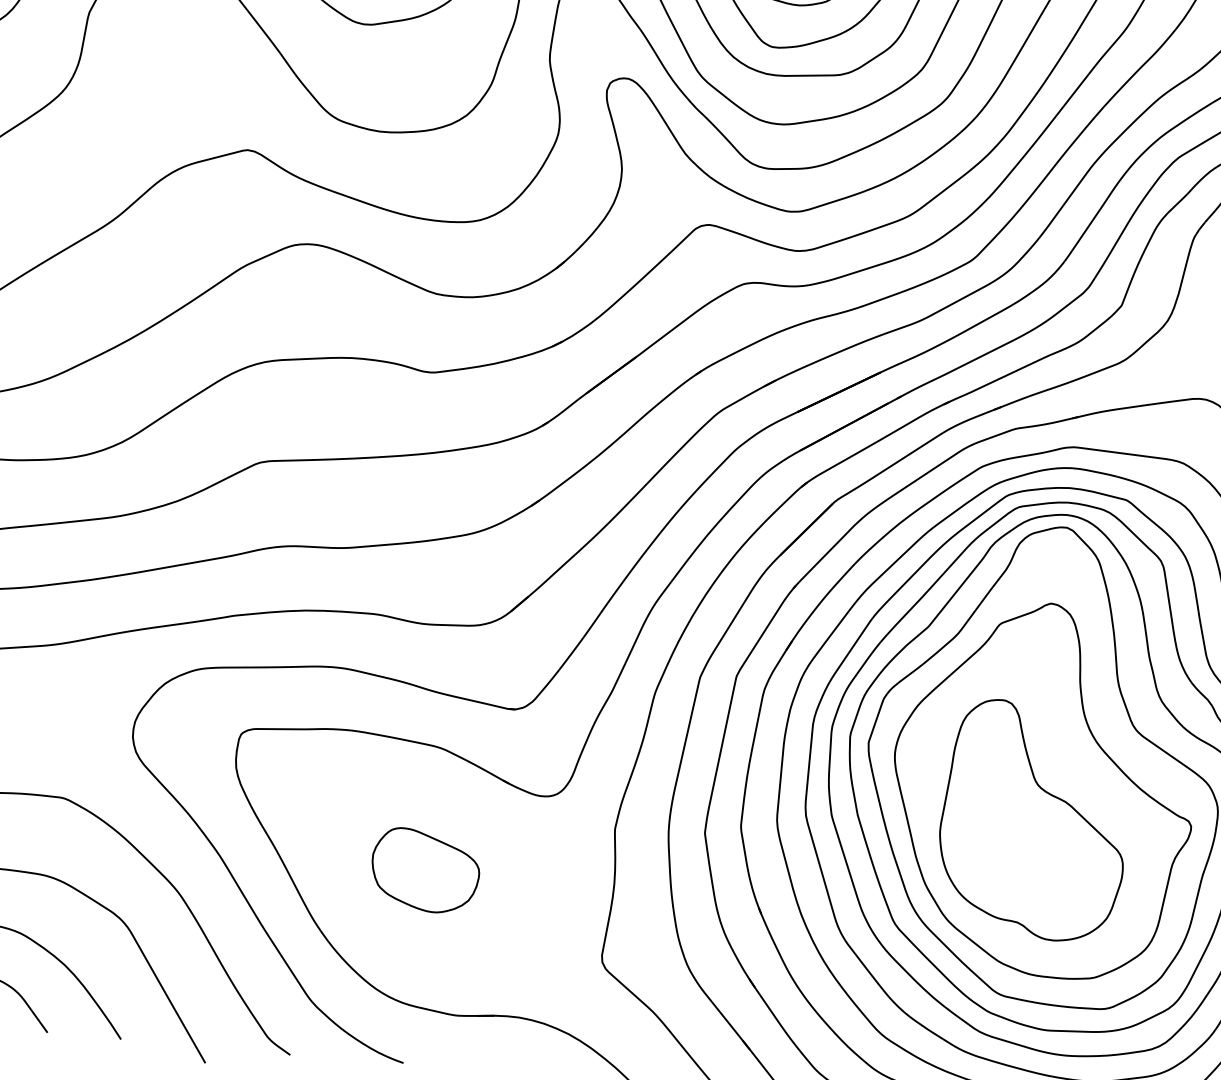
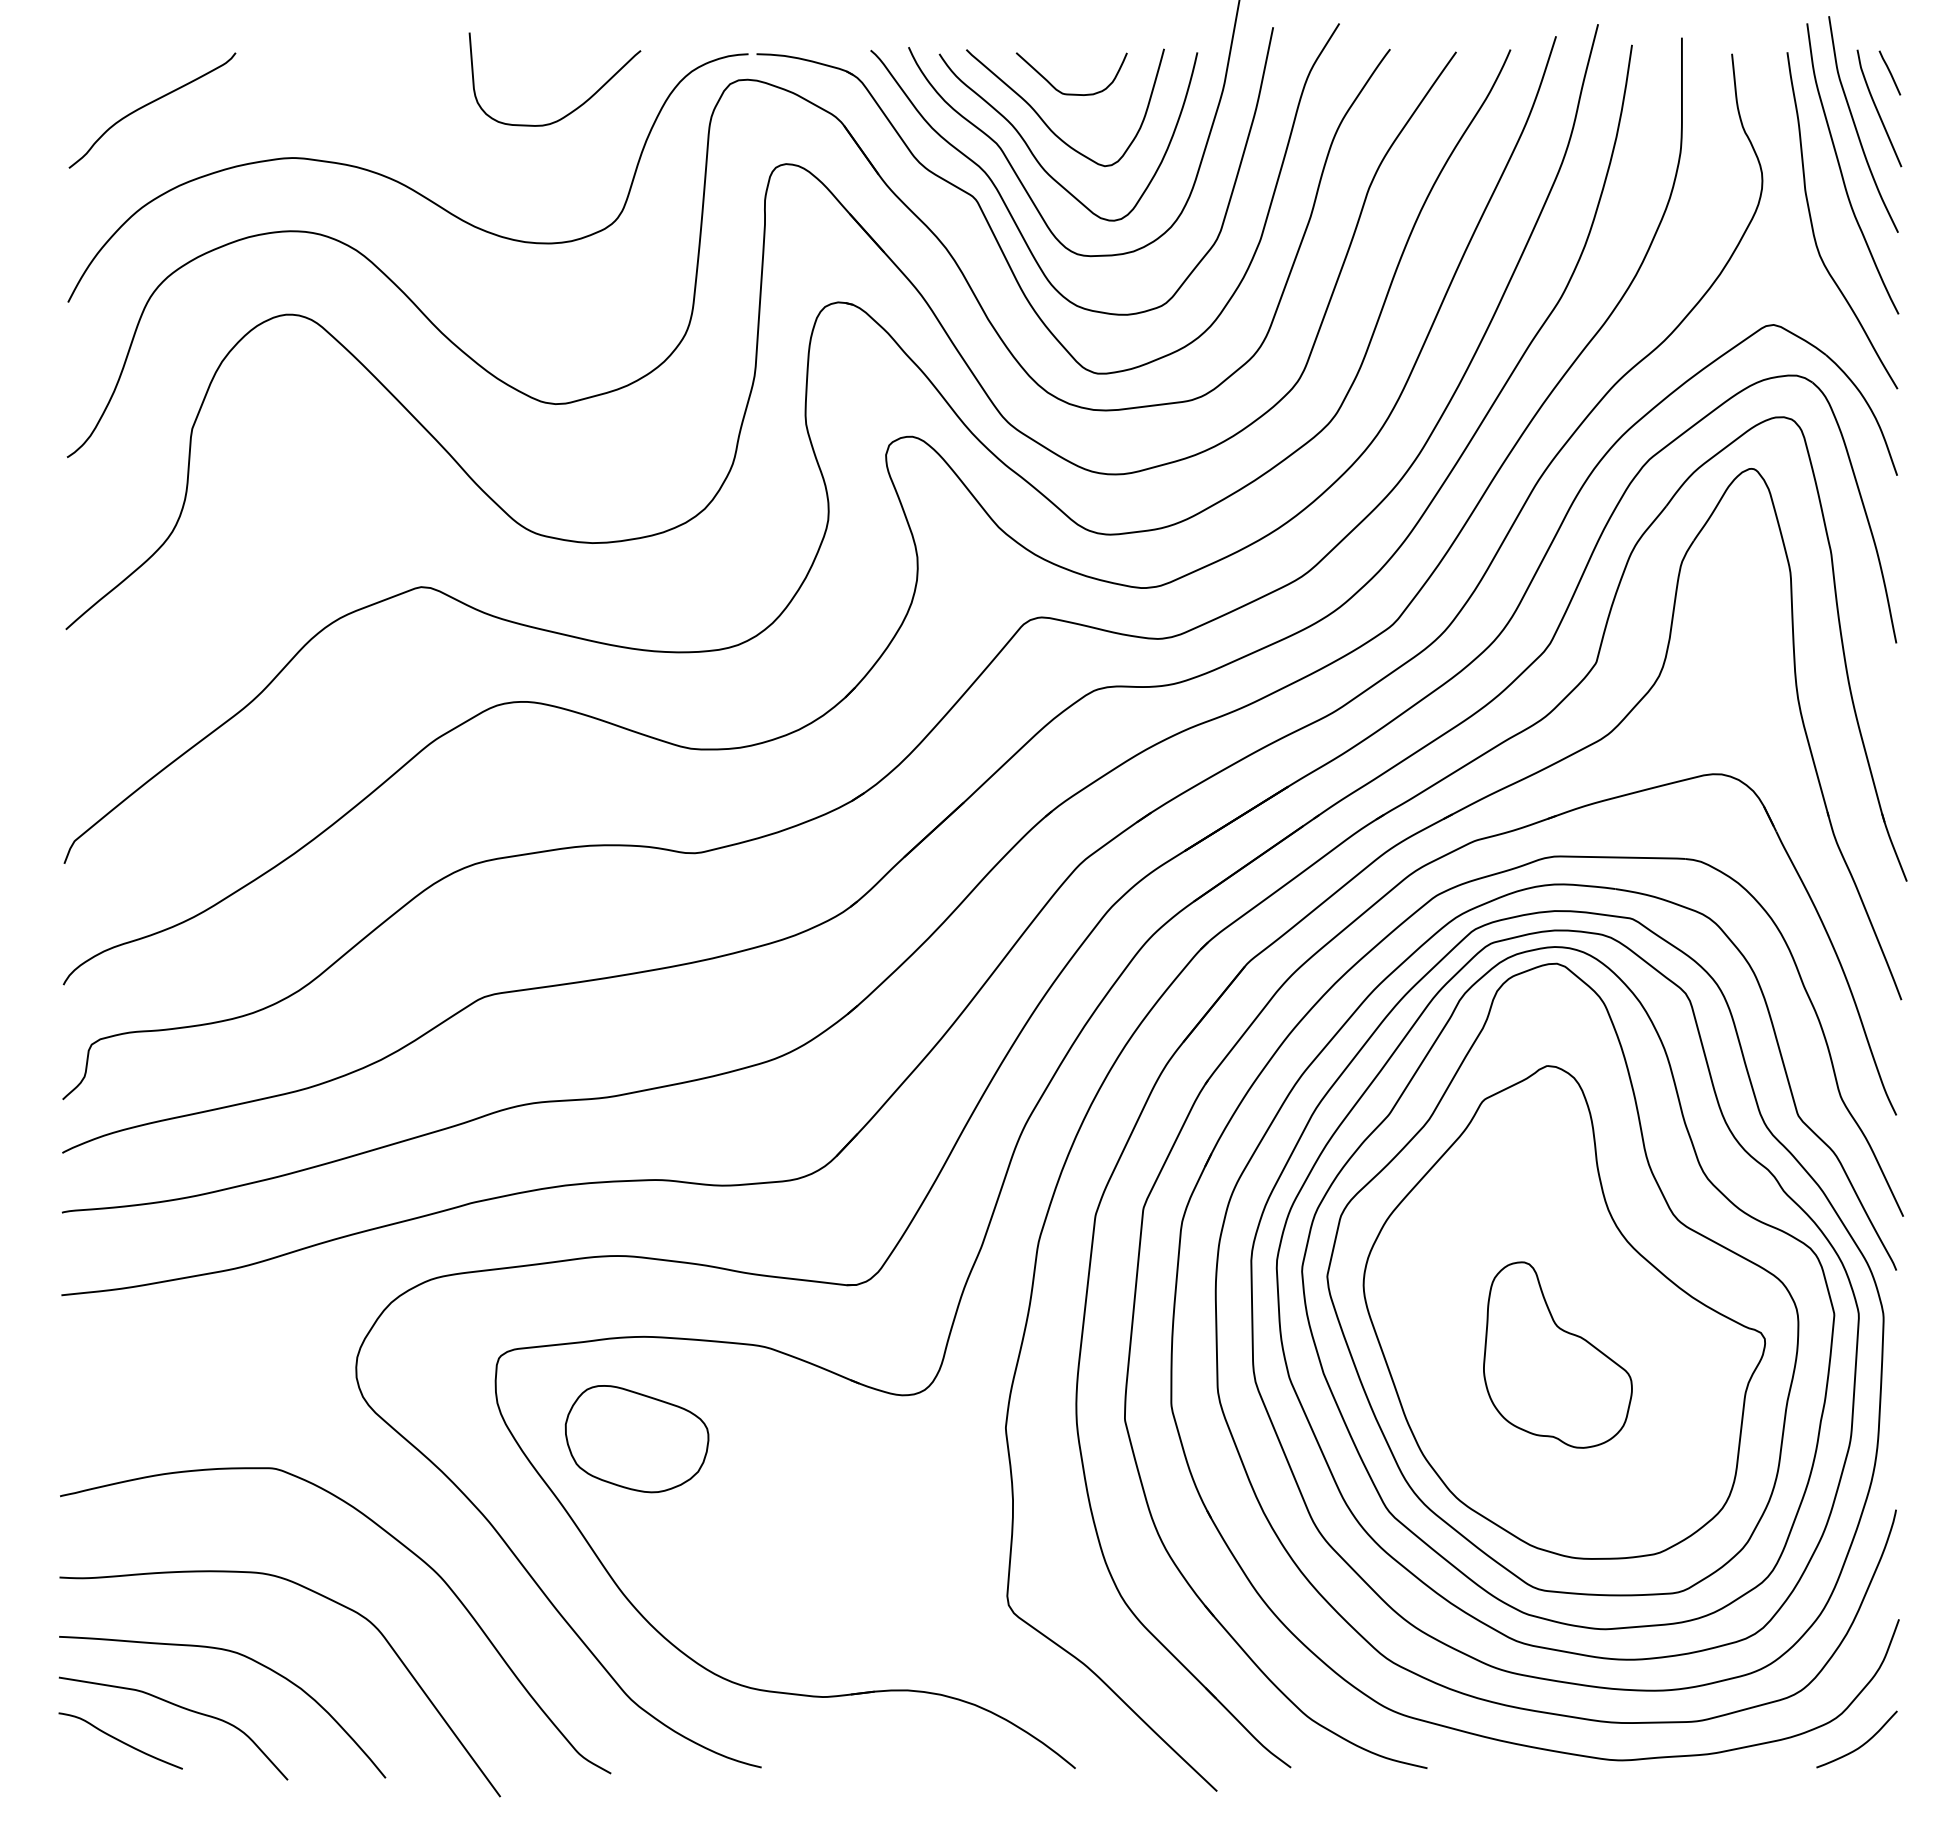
part: (1034, 820) -> (1557, 1354), size x0.6
part: (424, 871) -> (636, 1439), moved

